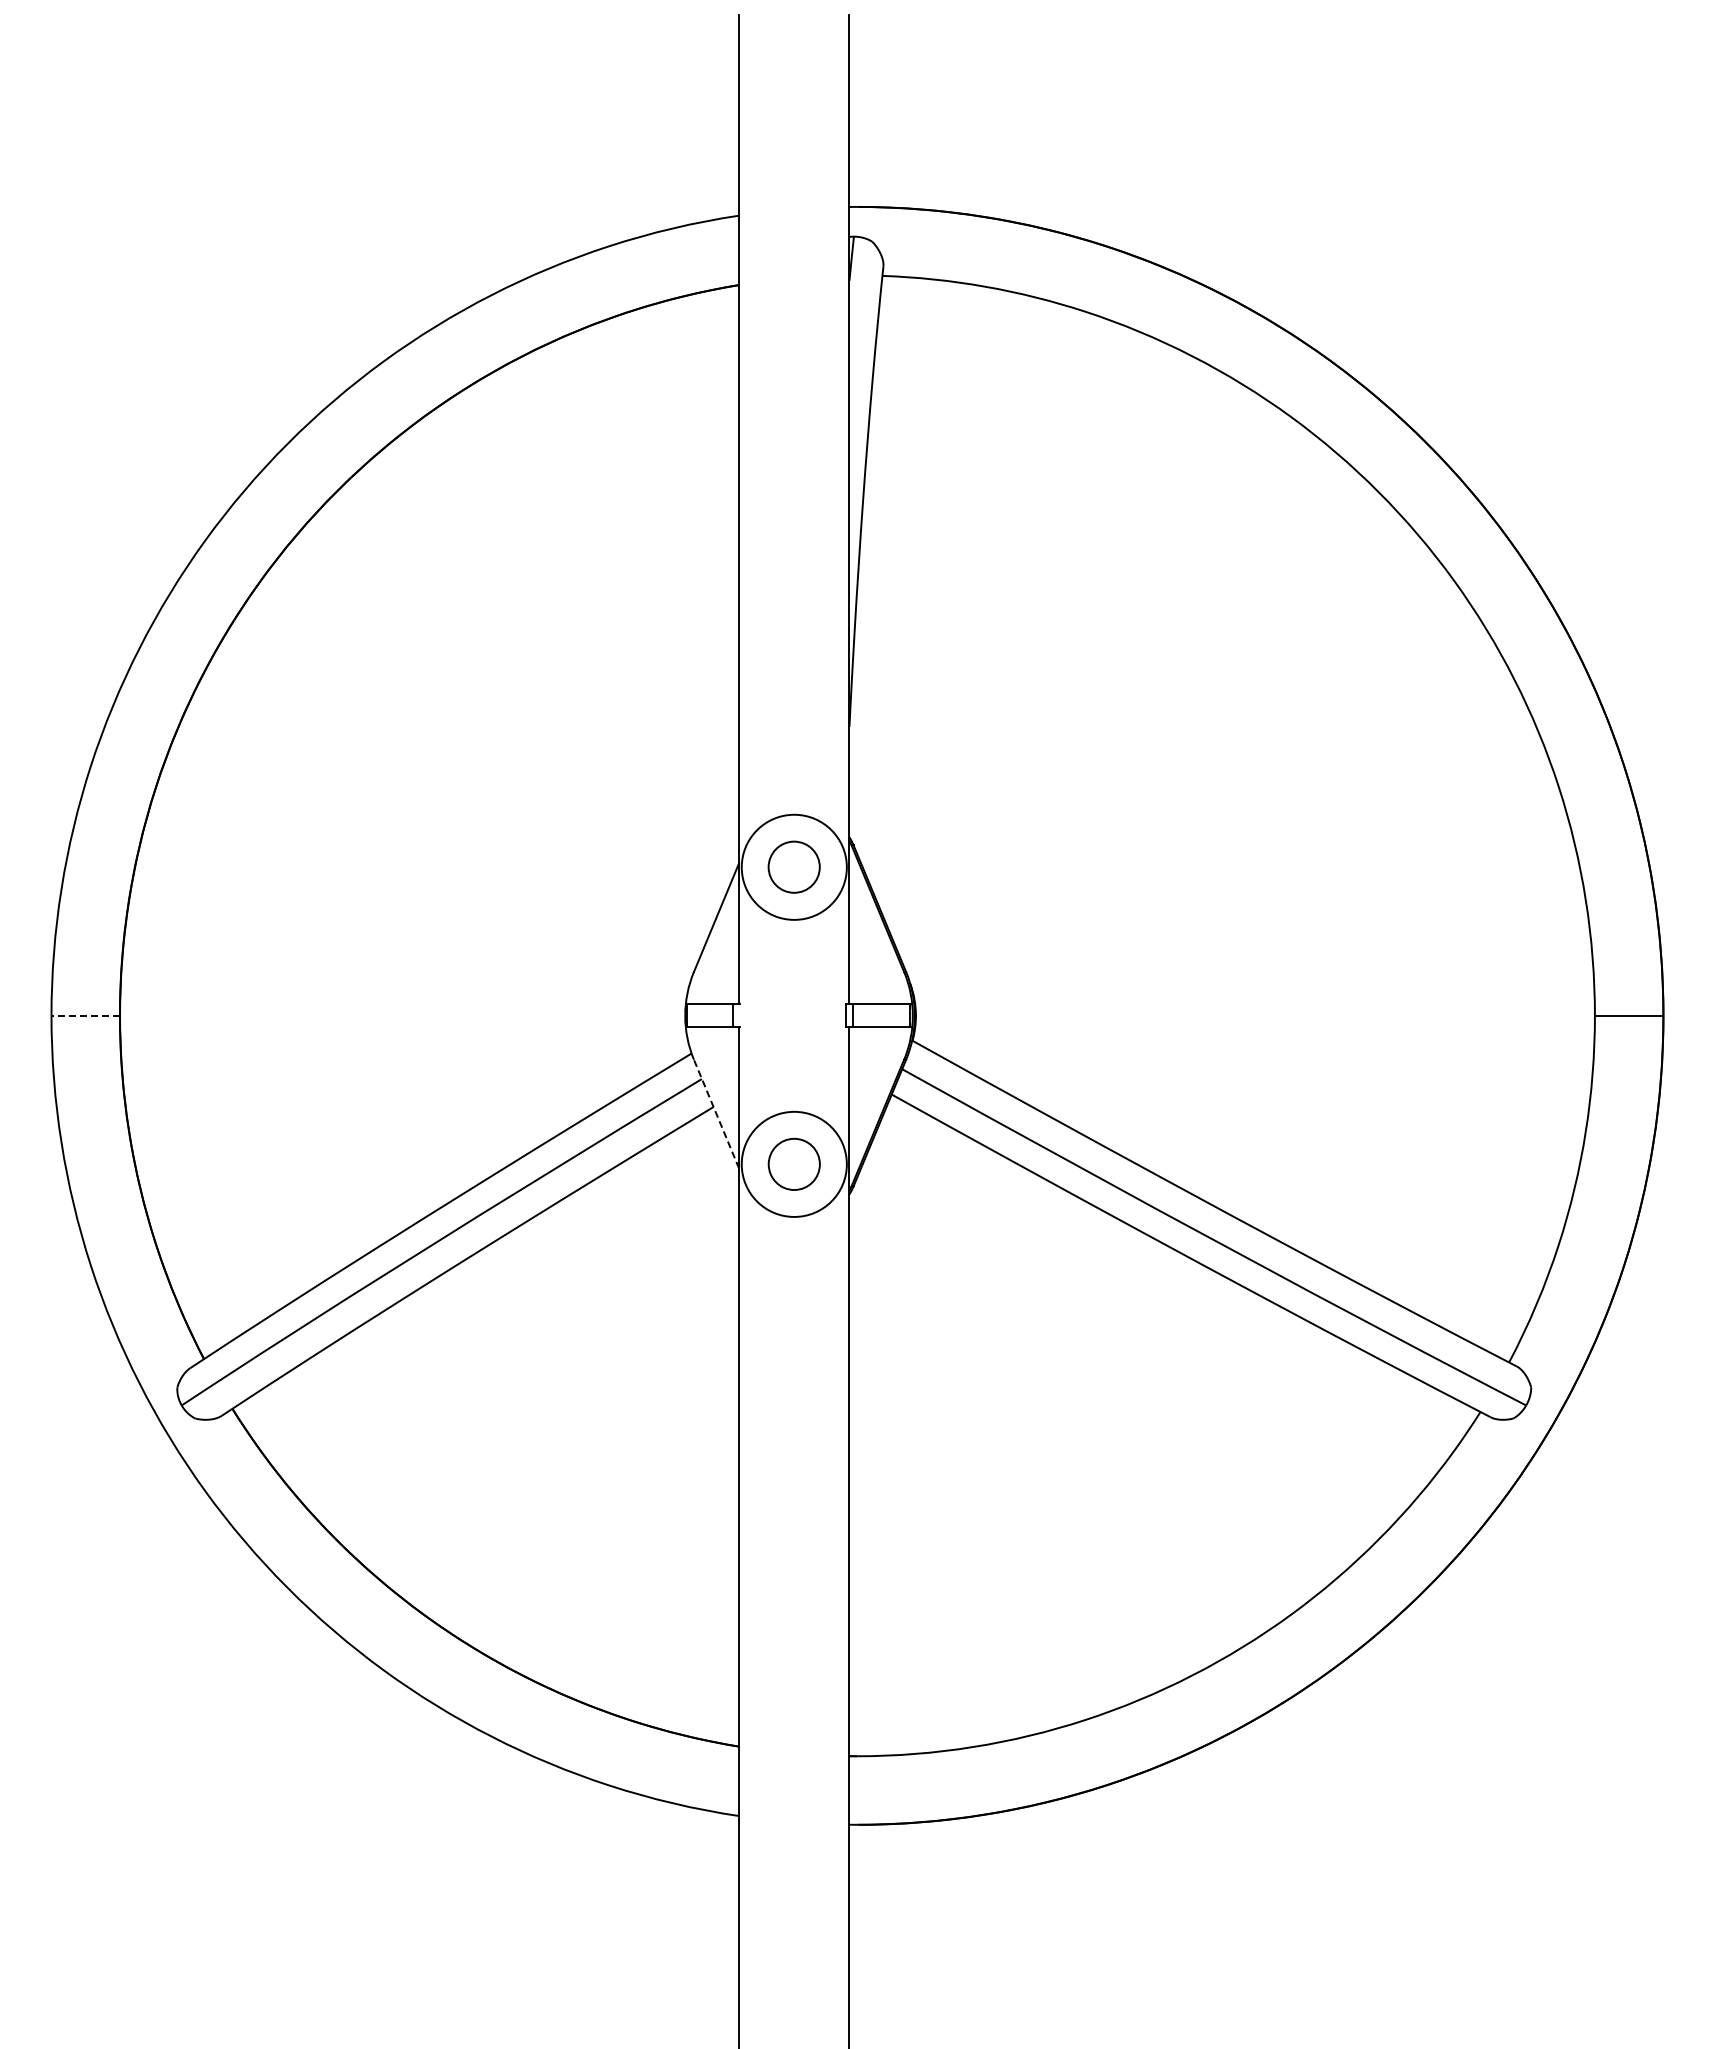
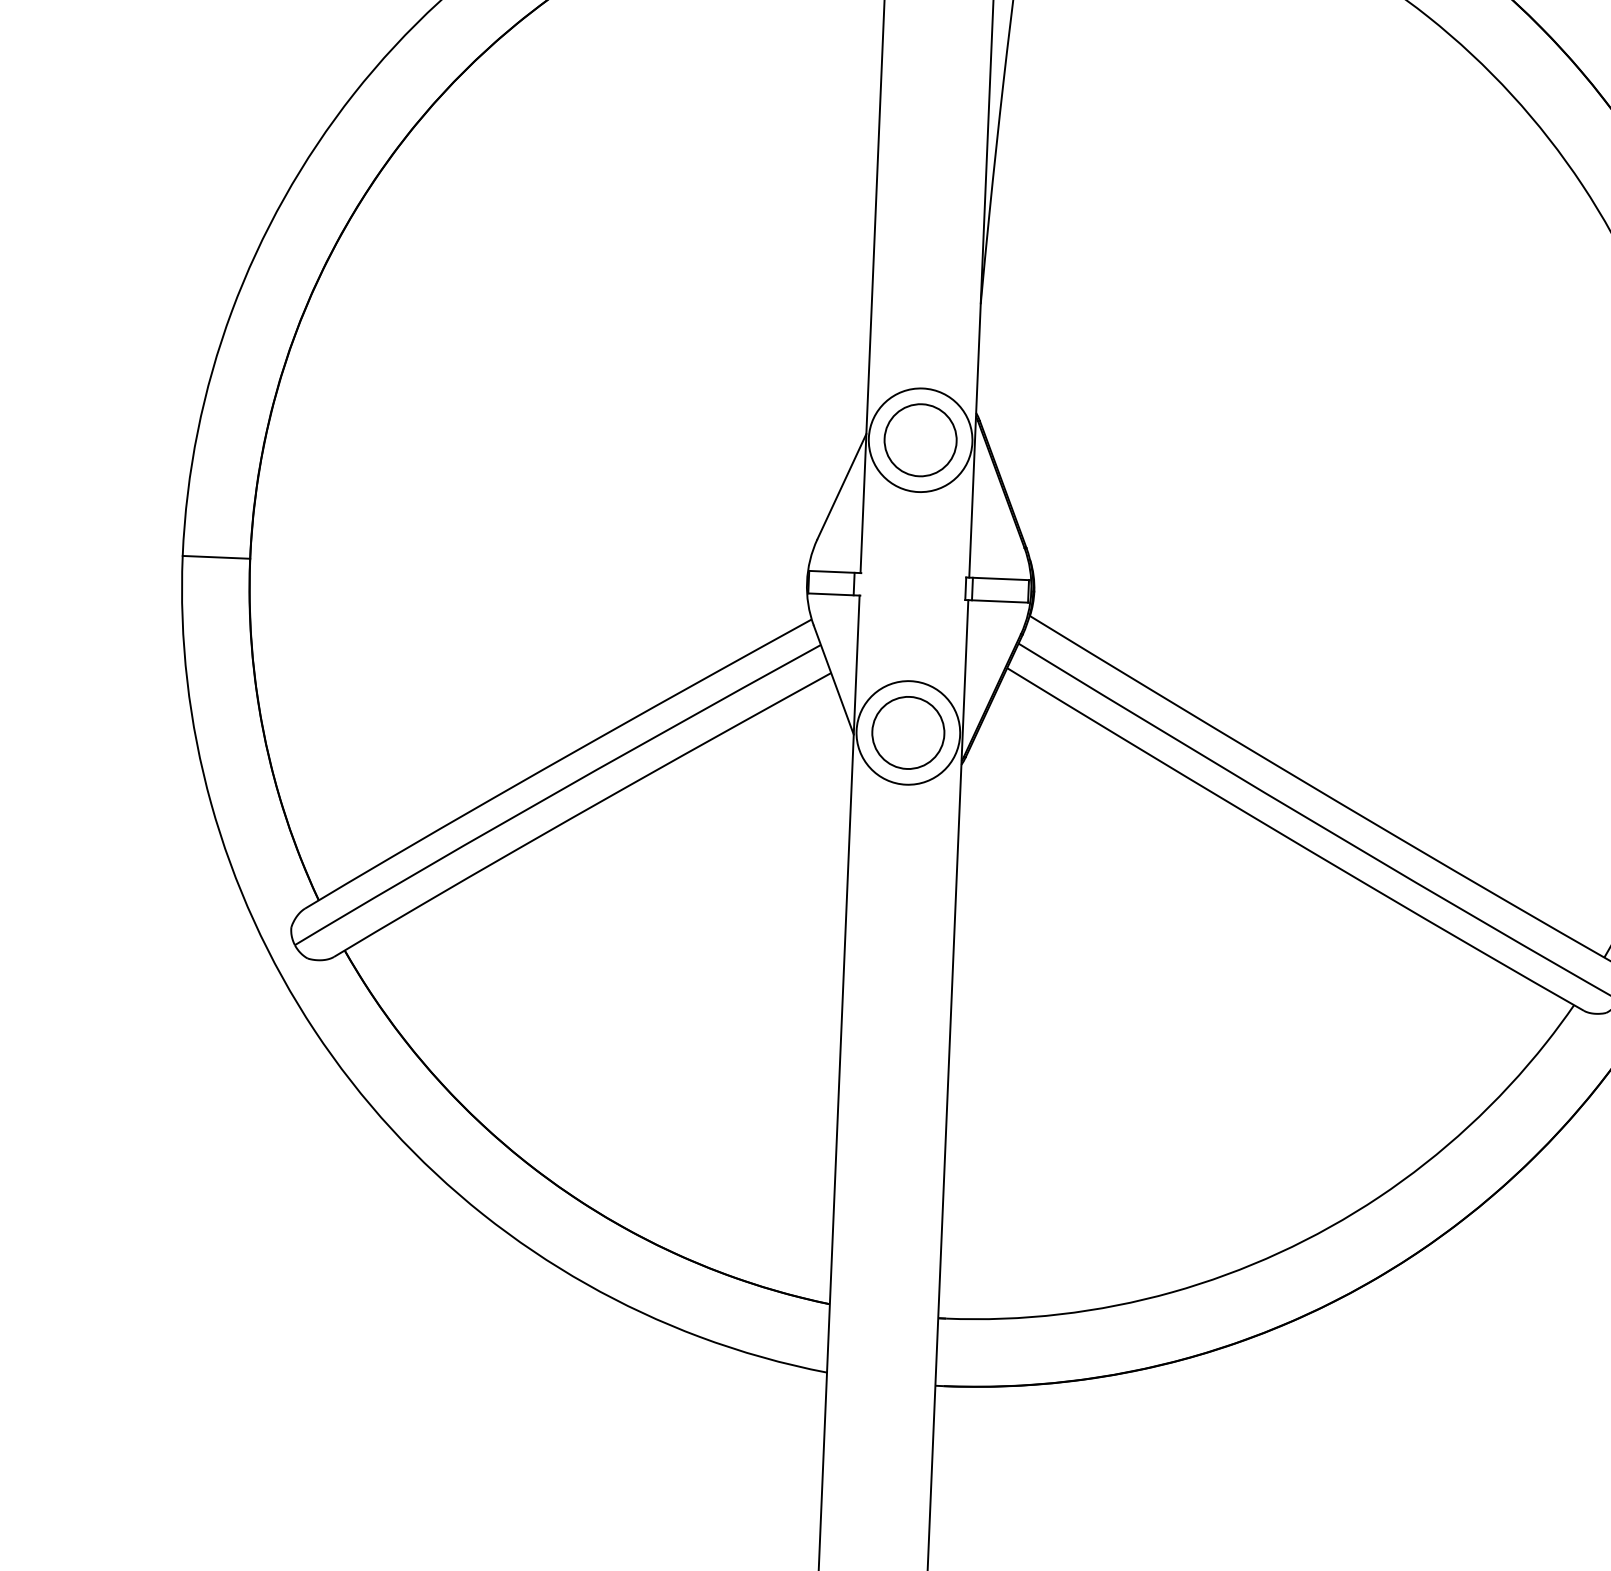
circle: (793, 866) -> (919, 439), size x1.43
line: (85, 1015) -> (216, 556), dashed -> solid
line: (716, 1114) -> (833, 680), dashed -> solid
circle: (793, 1163) -> (907, 732), size x1.43

